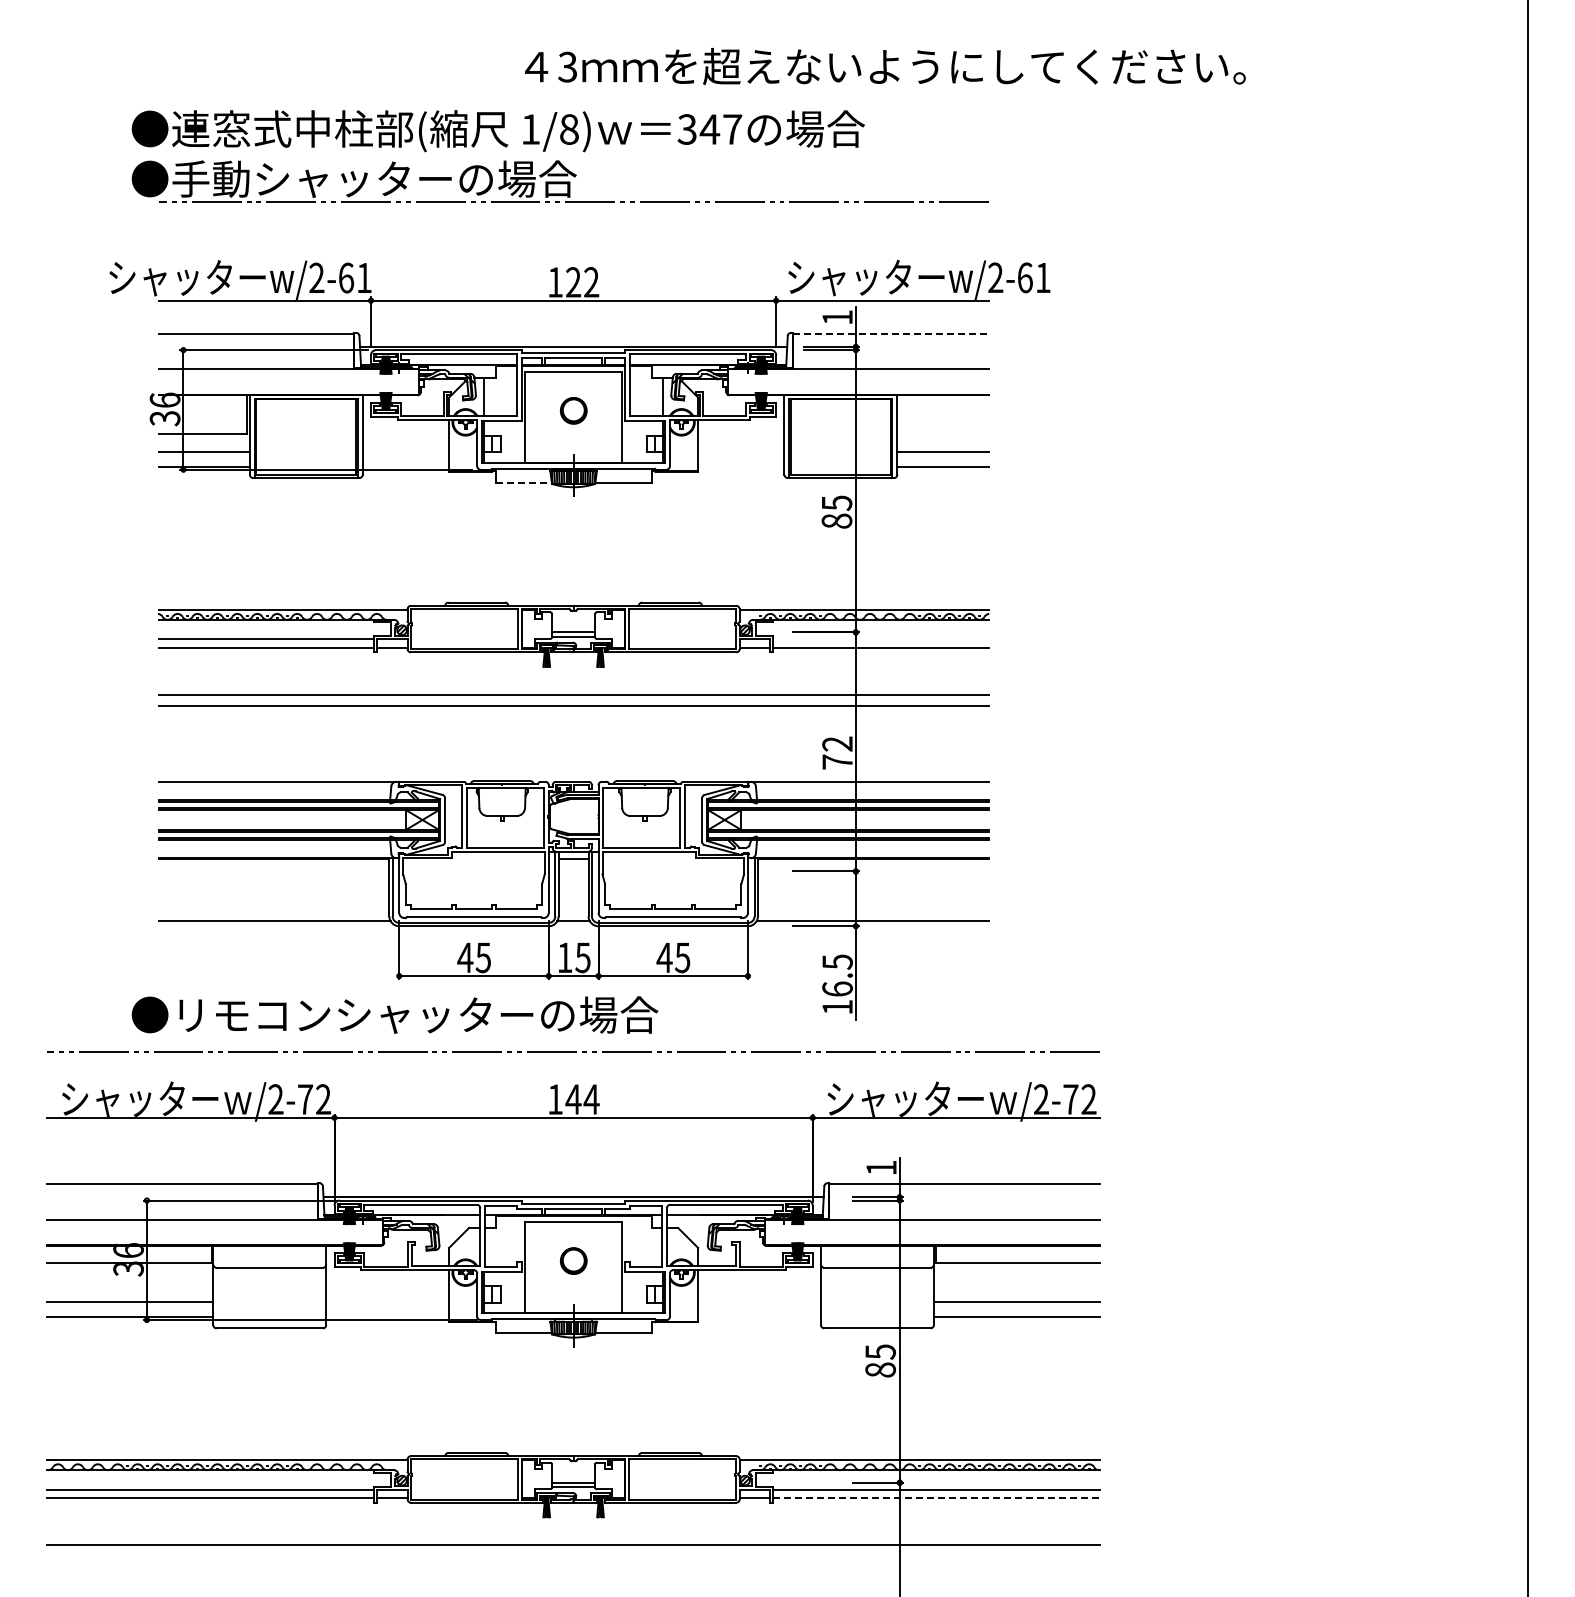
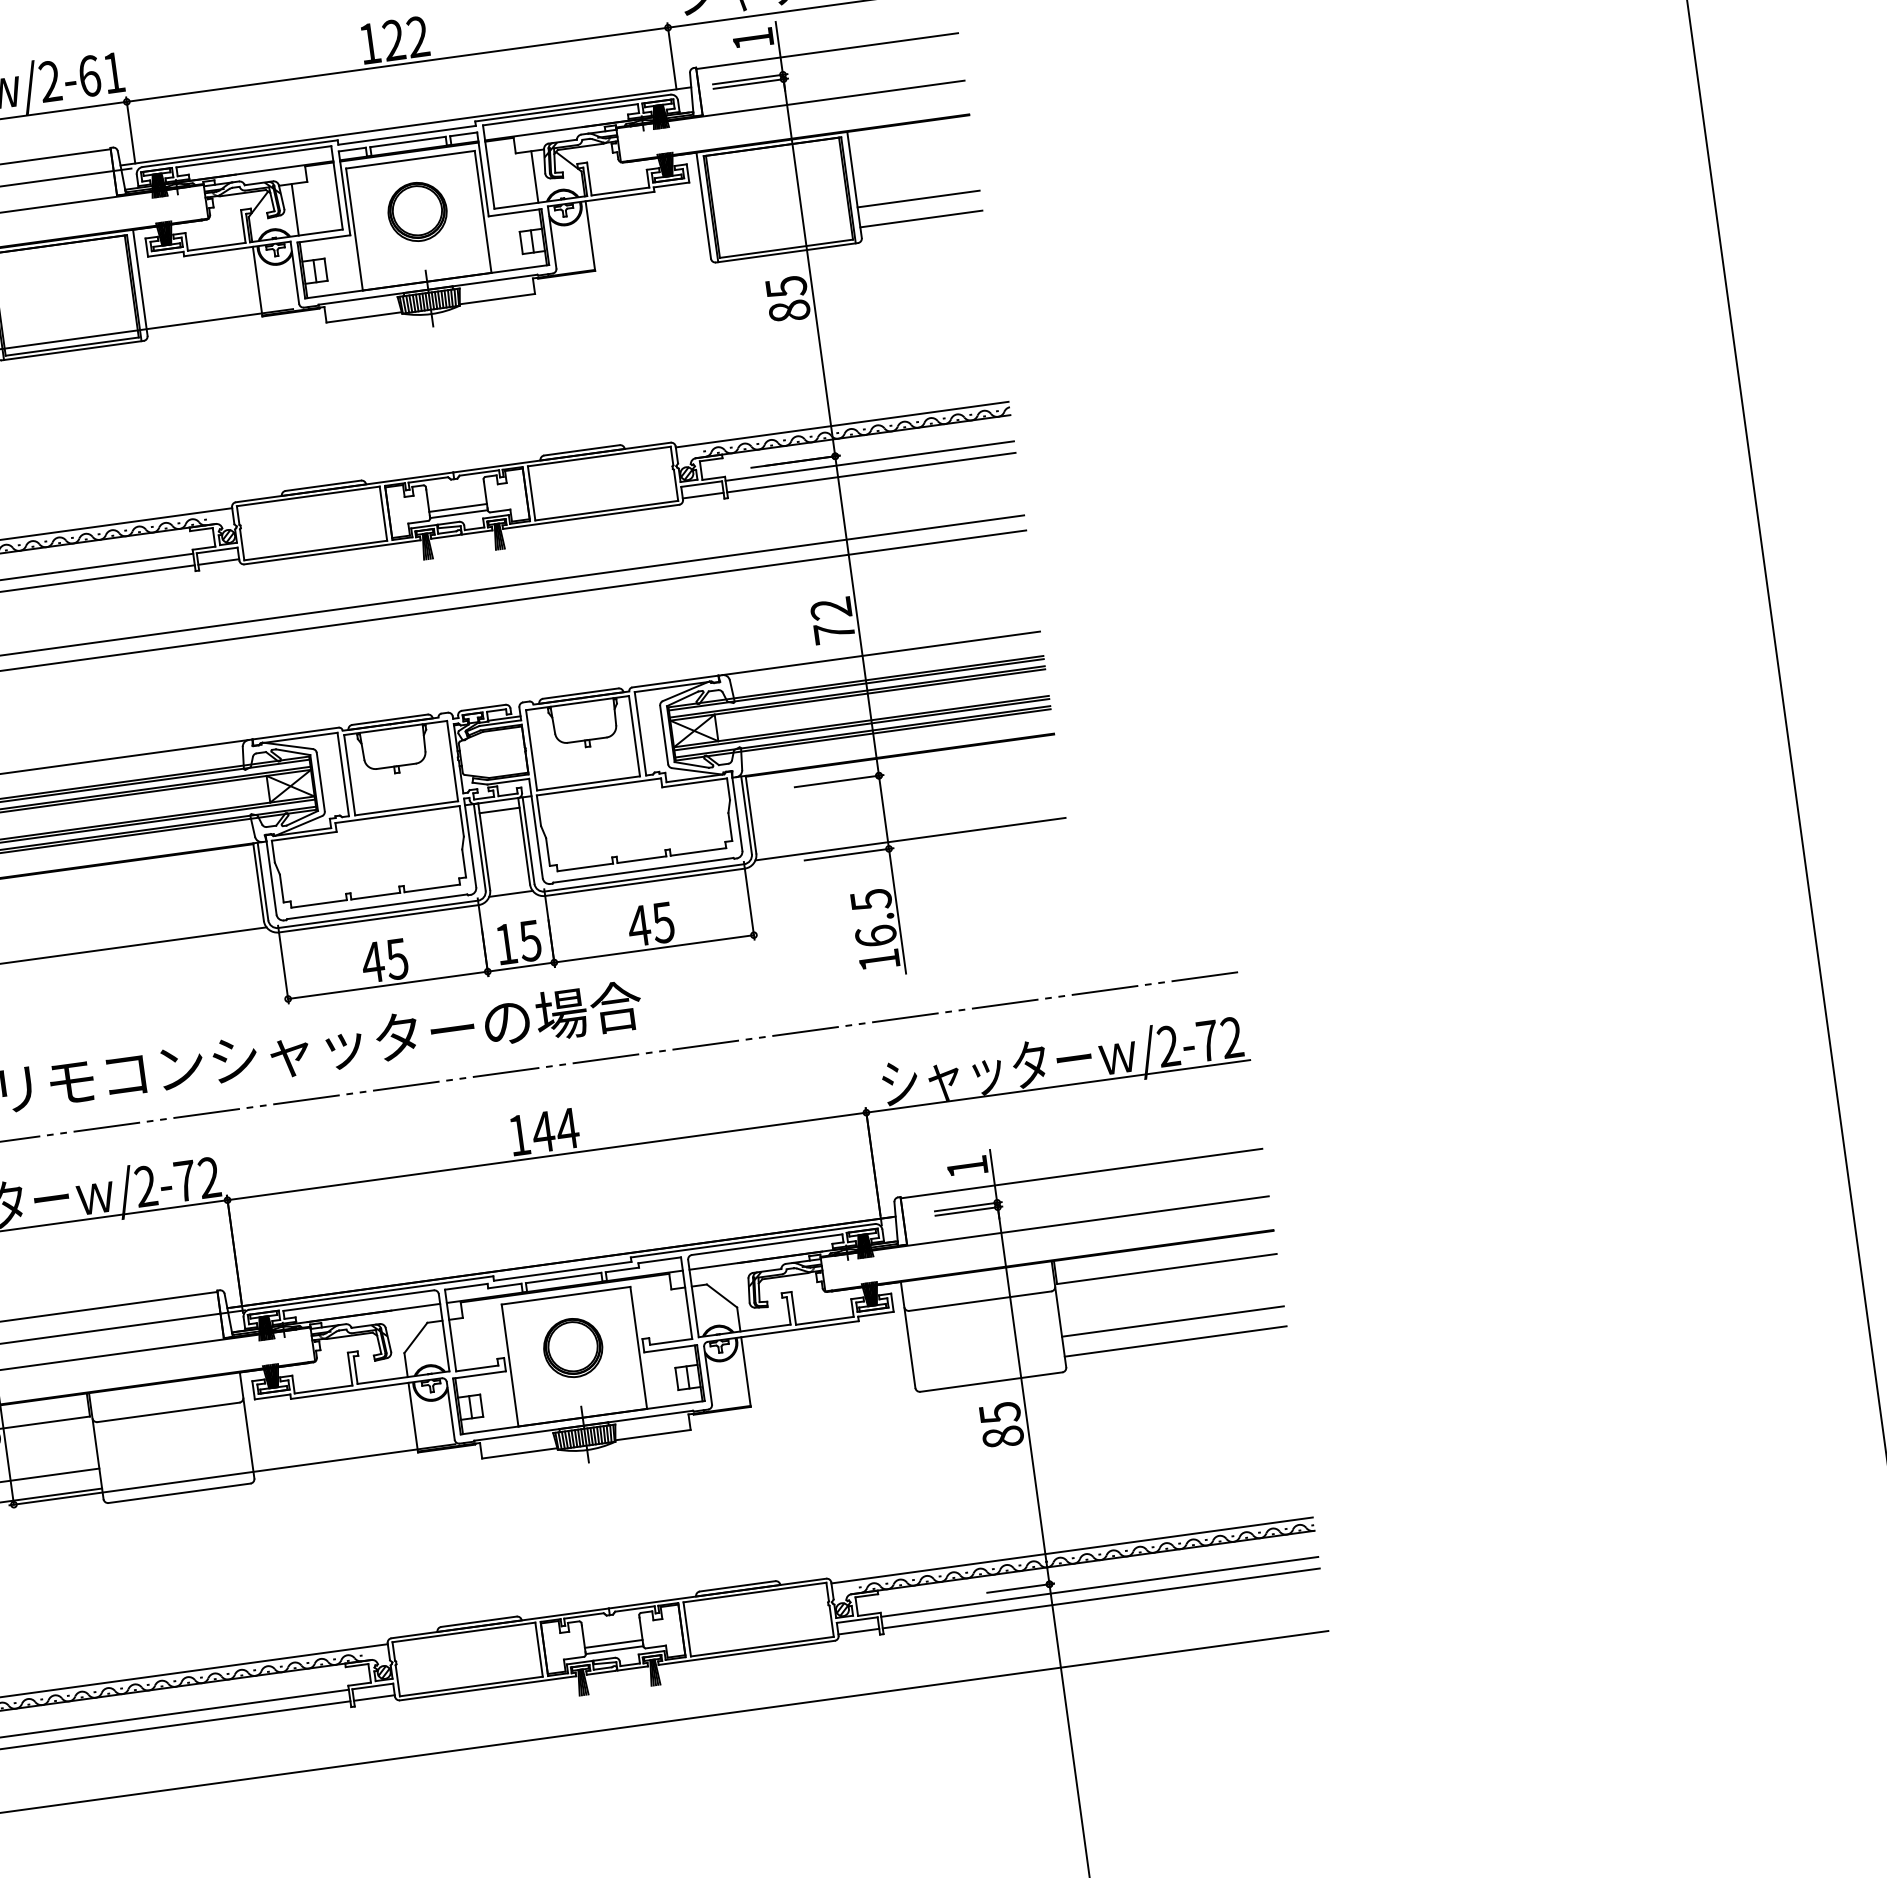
line: (890, 333) -> (826, 50), dashed -> solid
part: (573, 410) -> (417, 211), size x1.67
line: (524, 482) -> (365, 316), dashed -> solid
line: (880, 639) -> (869, 461), added
part: (573, 1260) -> (572, 1347), size x1.67
line: (936, 1498) -> (1101, 1598), dashed -> solid

